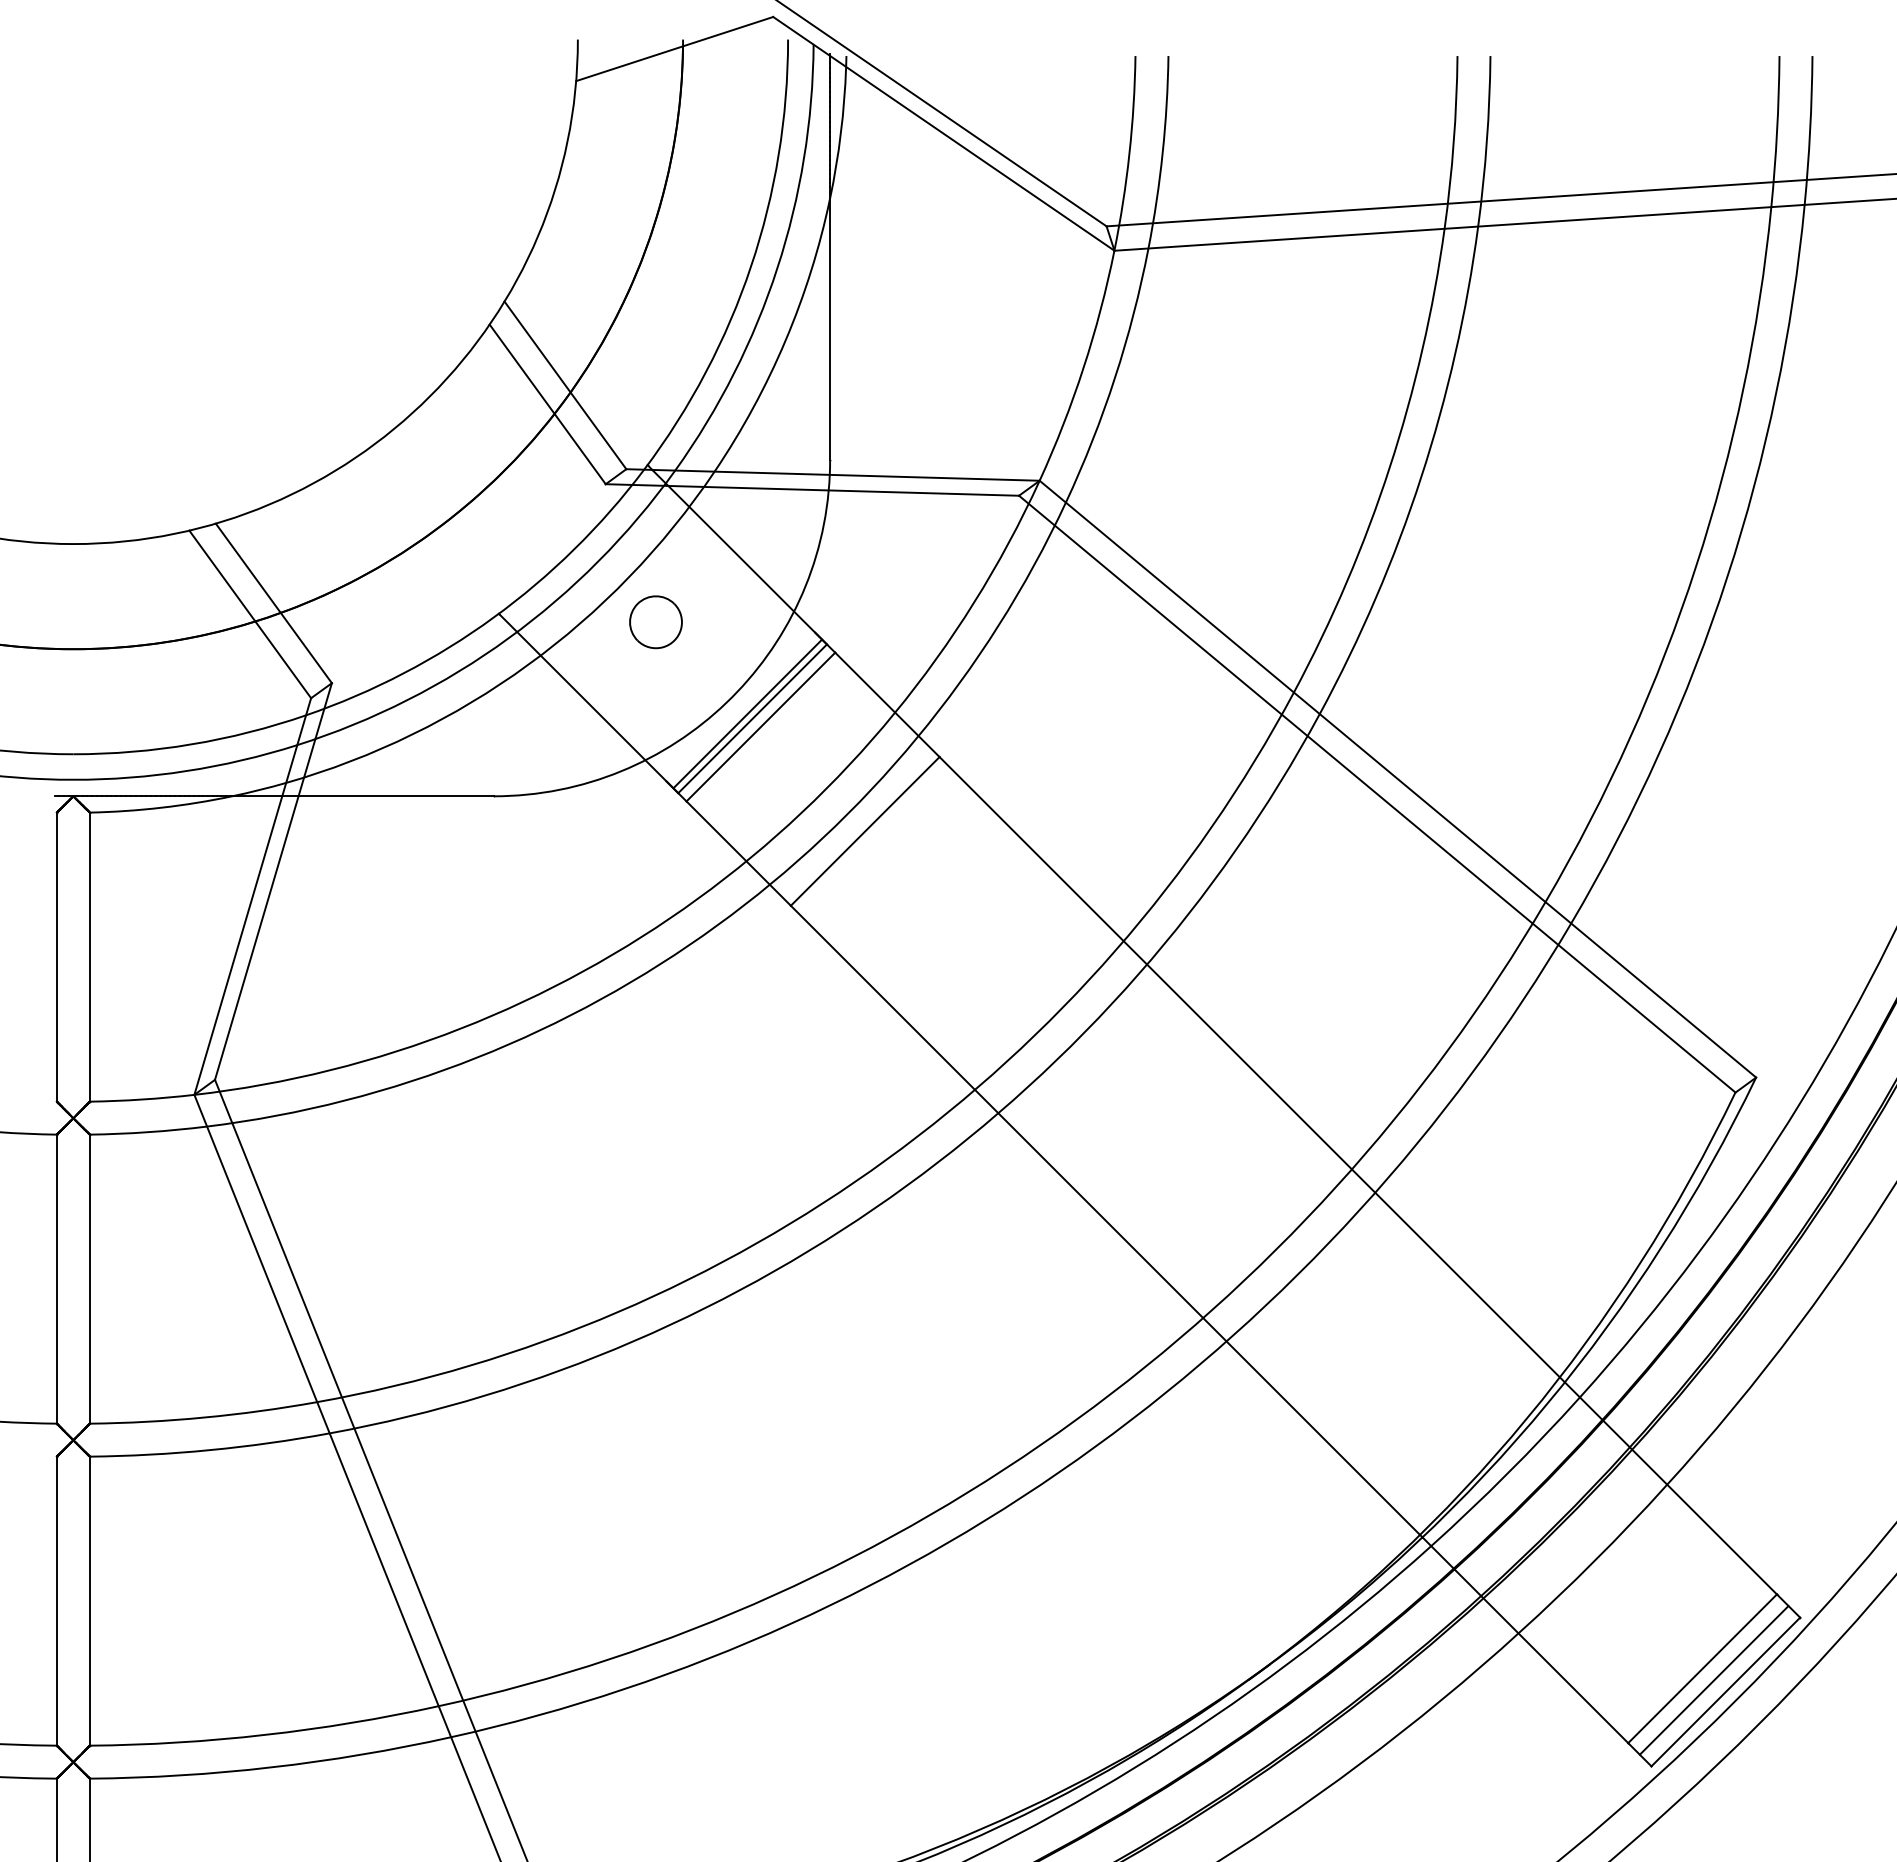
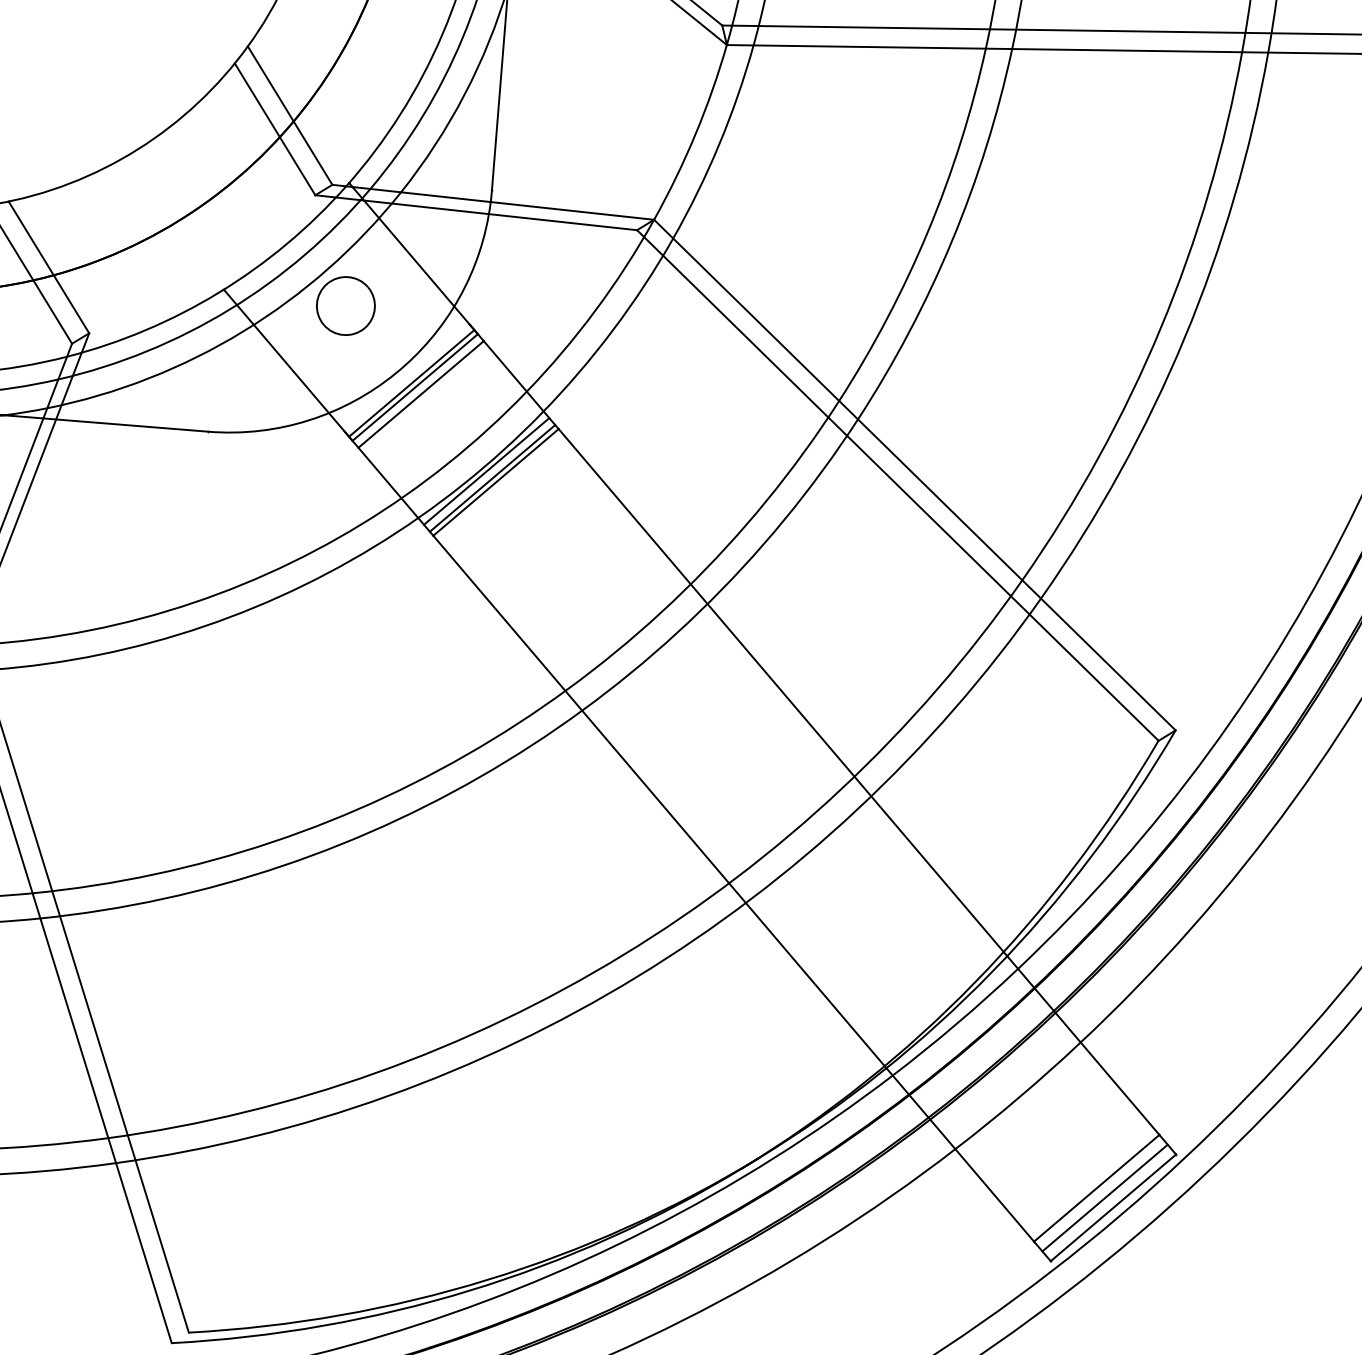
part: (655, 622) -> (345, 306), size x1.43
line: (851, 818) -> (486, 471), added
line: (860, 826) -> (492, 478), added

